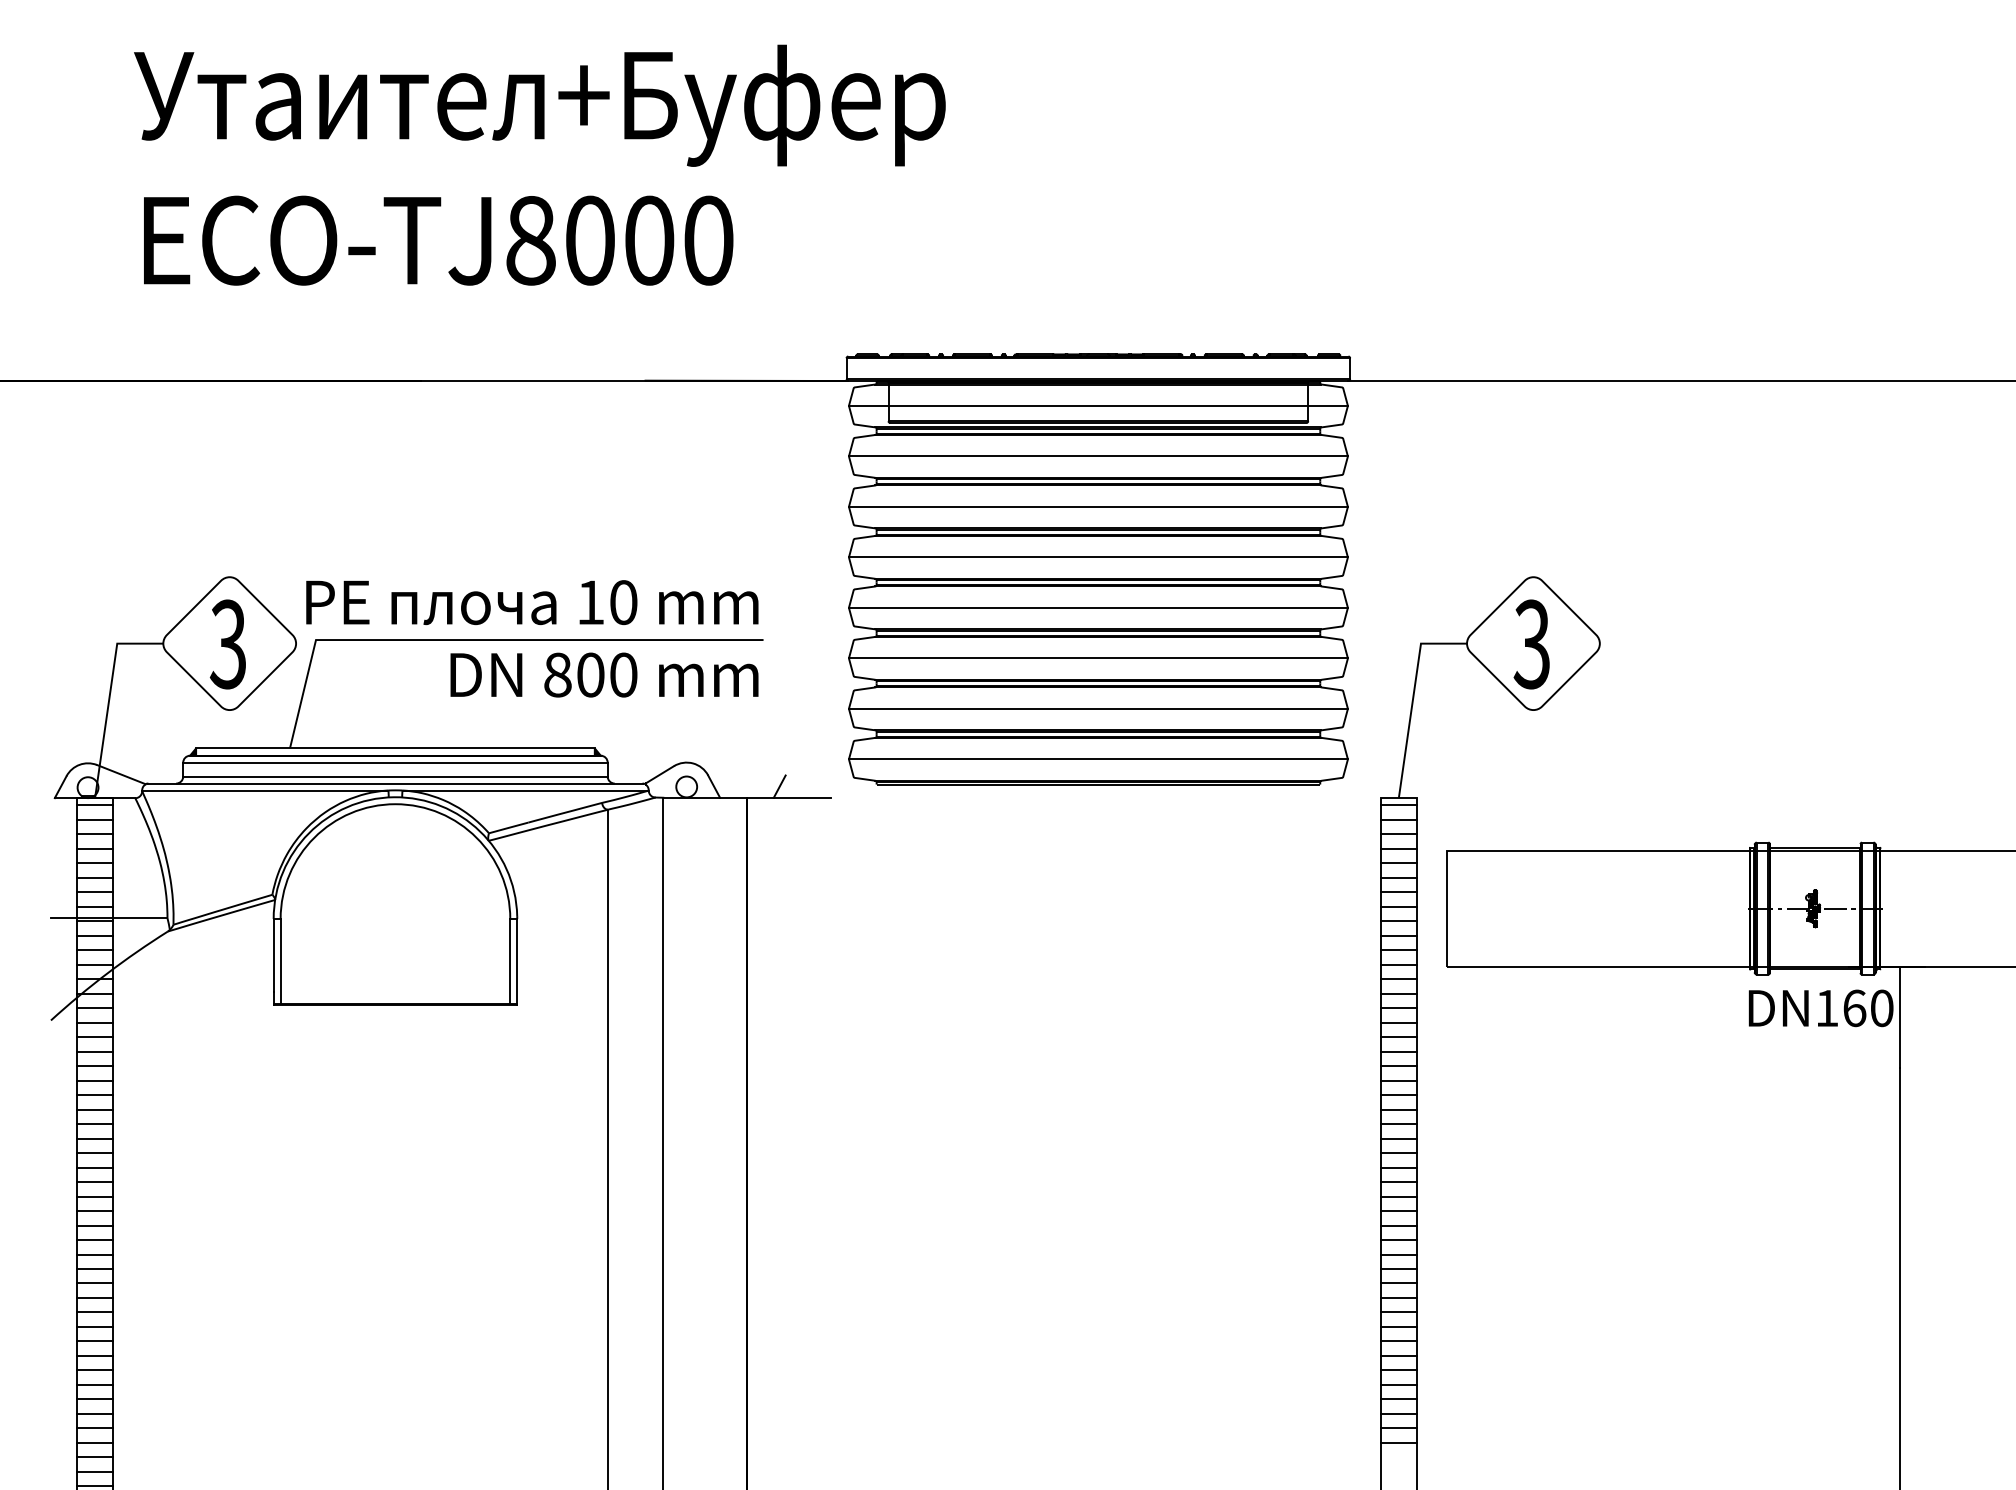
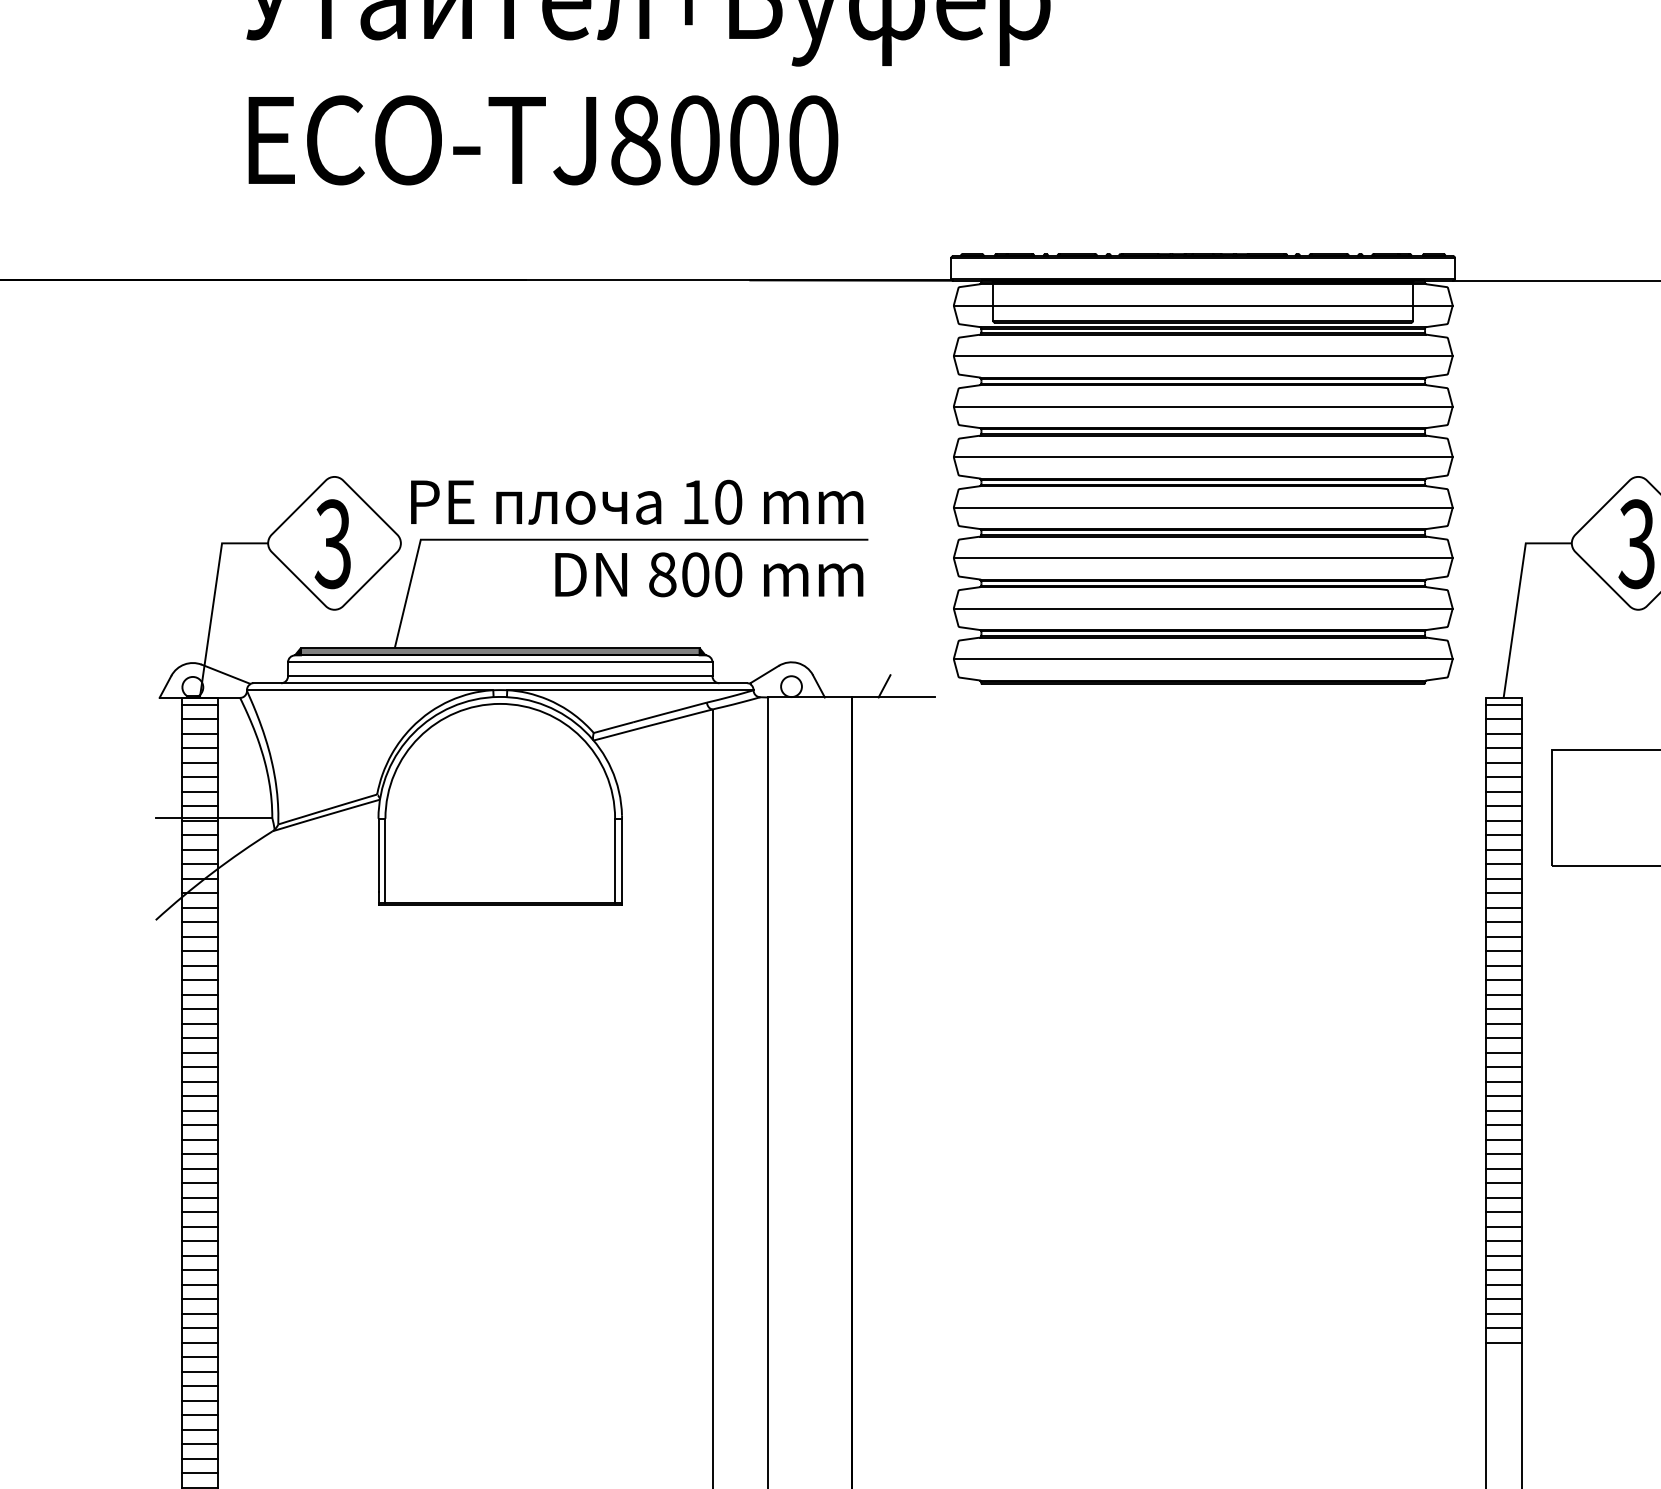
fill: (395, 751) -> (500, 651), added

